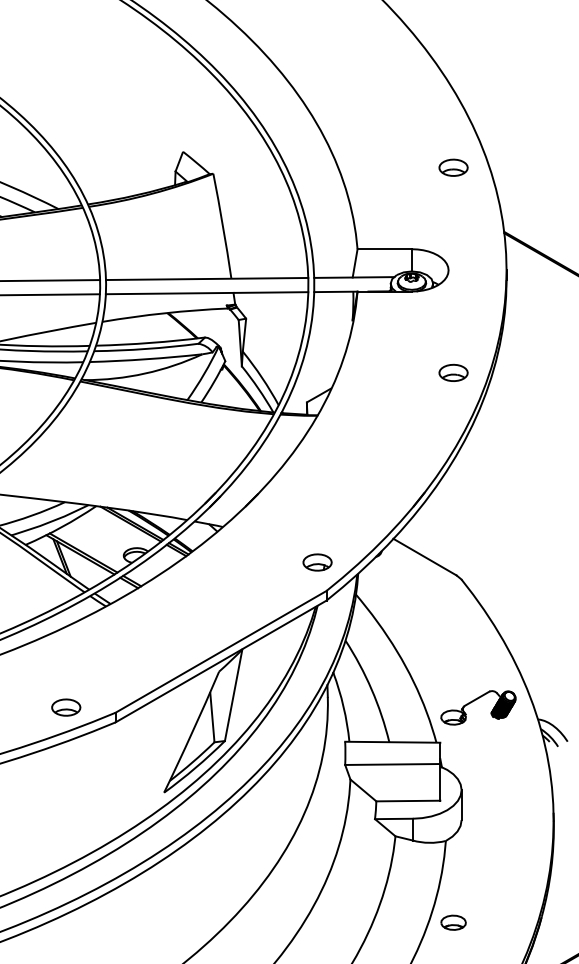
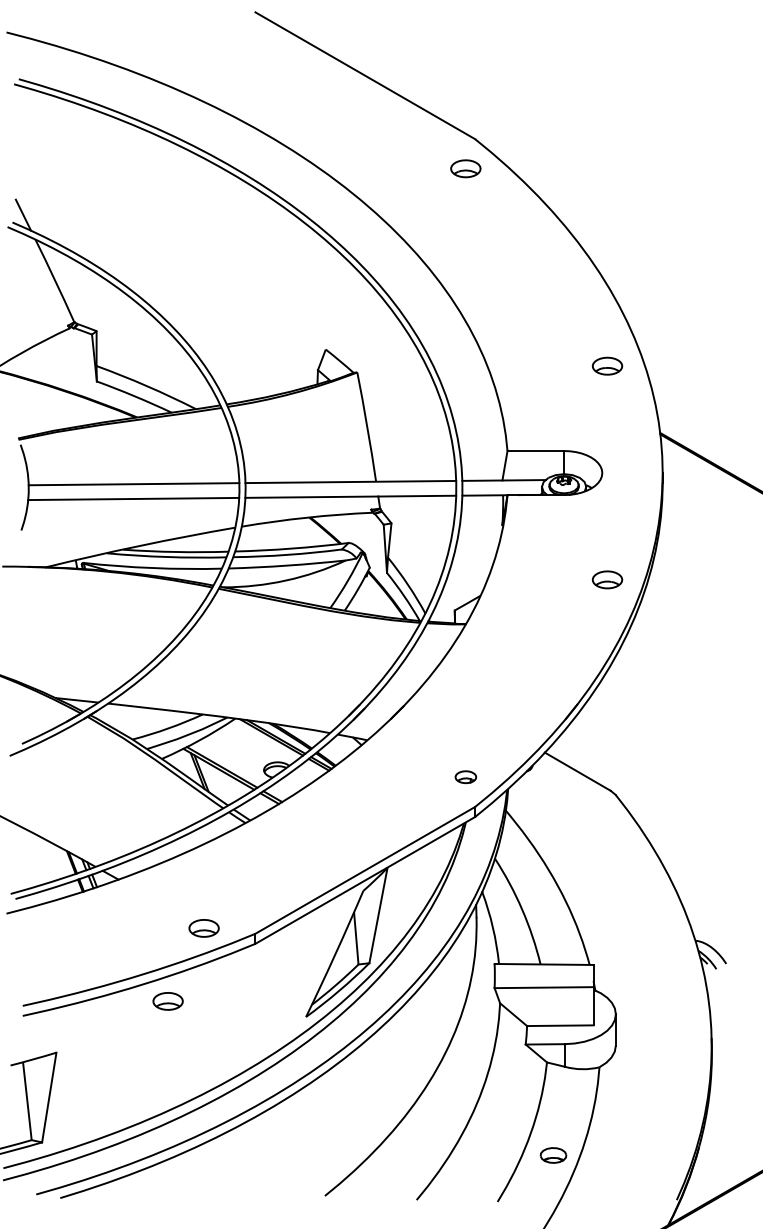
part: (317, 561) -> (465, 776), size x0.7
part: (475, 700) -> (630, 921), removed
part: (31, 777) -> (167, 1001), added
part: (453, 922) -> (553, 1155), moved

